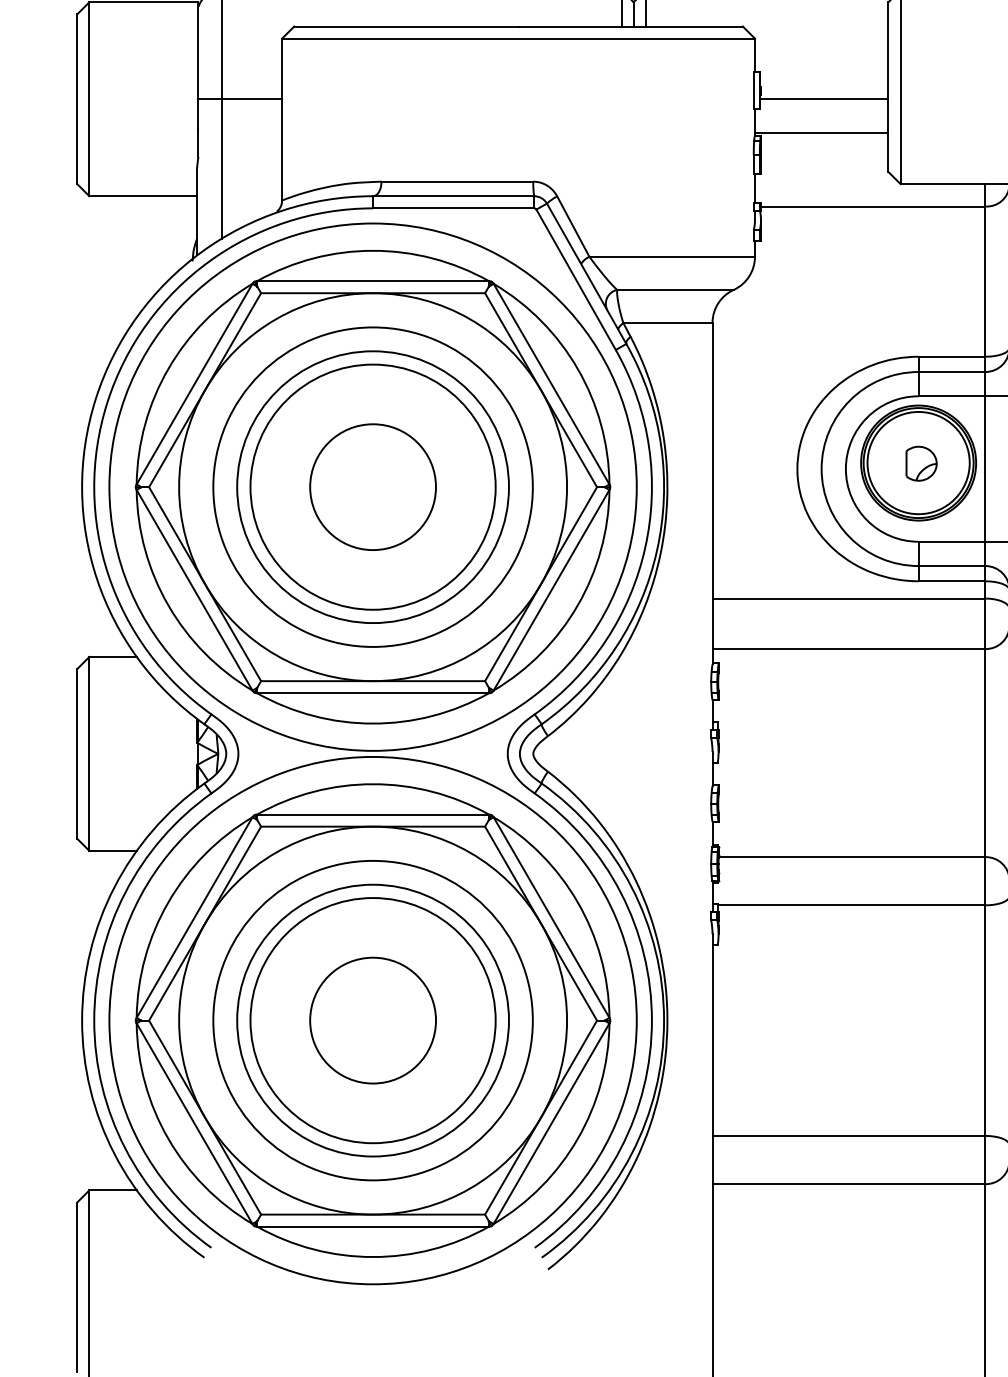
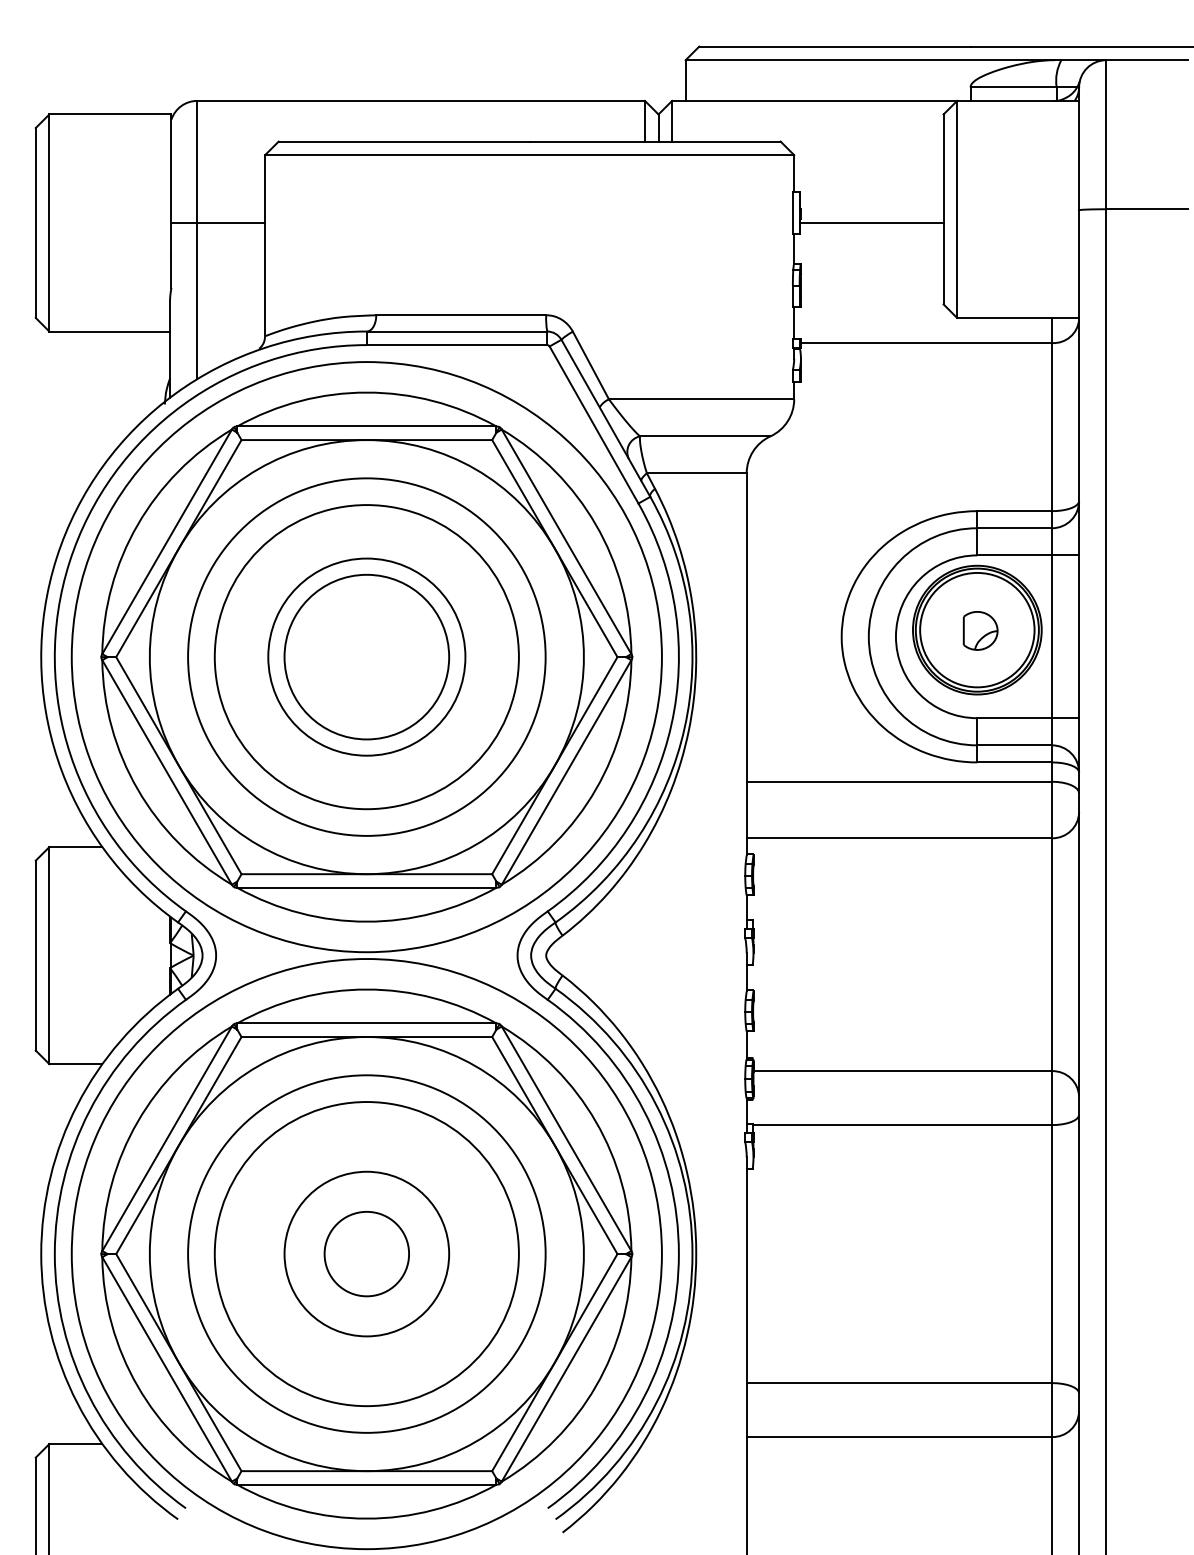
line: (821, 132) -> (868, 260), removed
circle: (372, 486) -> (366, 656), size x0.6
circle: (372, 486) -> (366, 656), size x1.4
circle: (372, 1020) -> (366, 1253), size x0.6
circle: (372, 1020) -> (366, 1253), size x0.6

